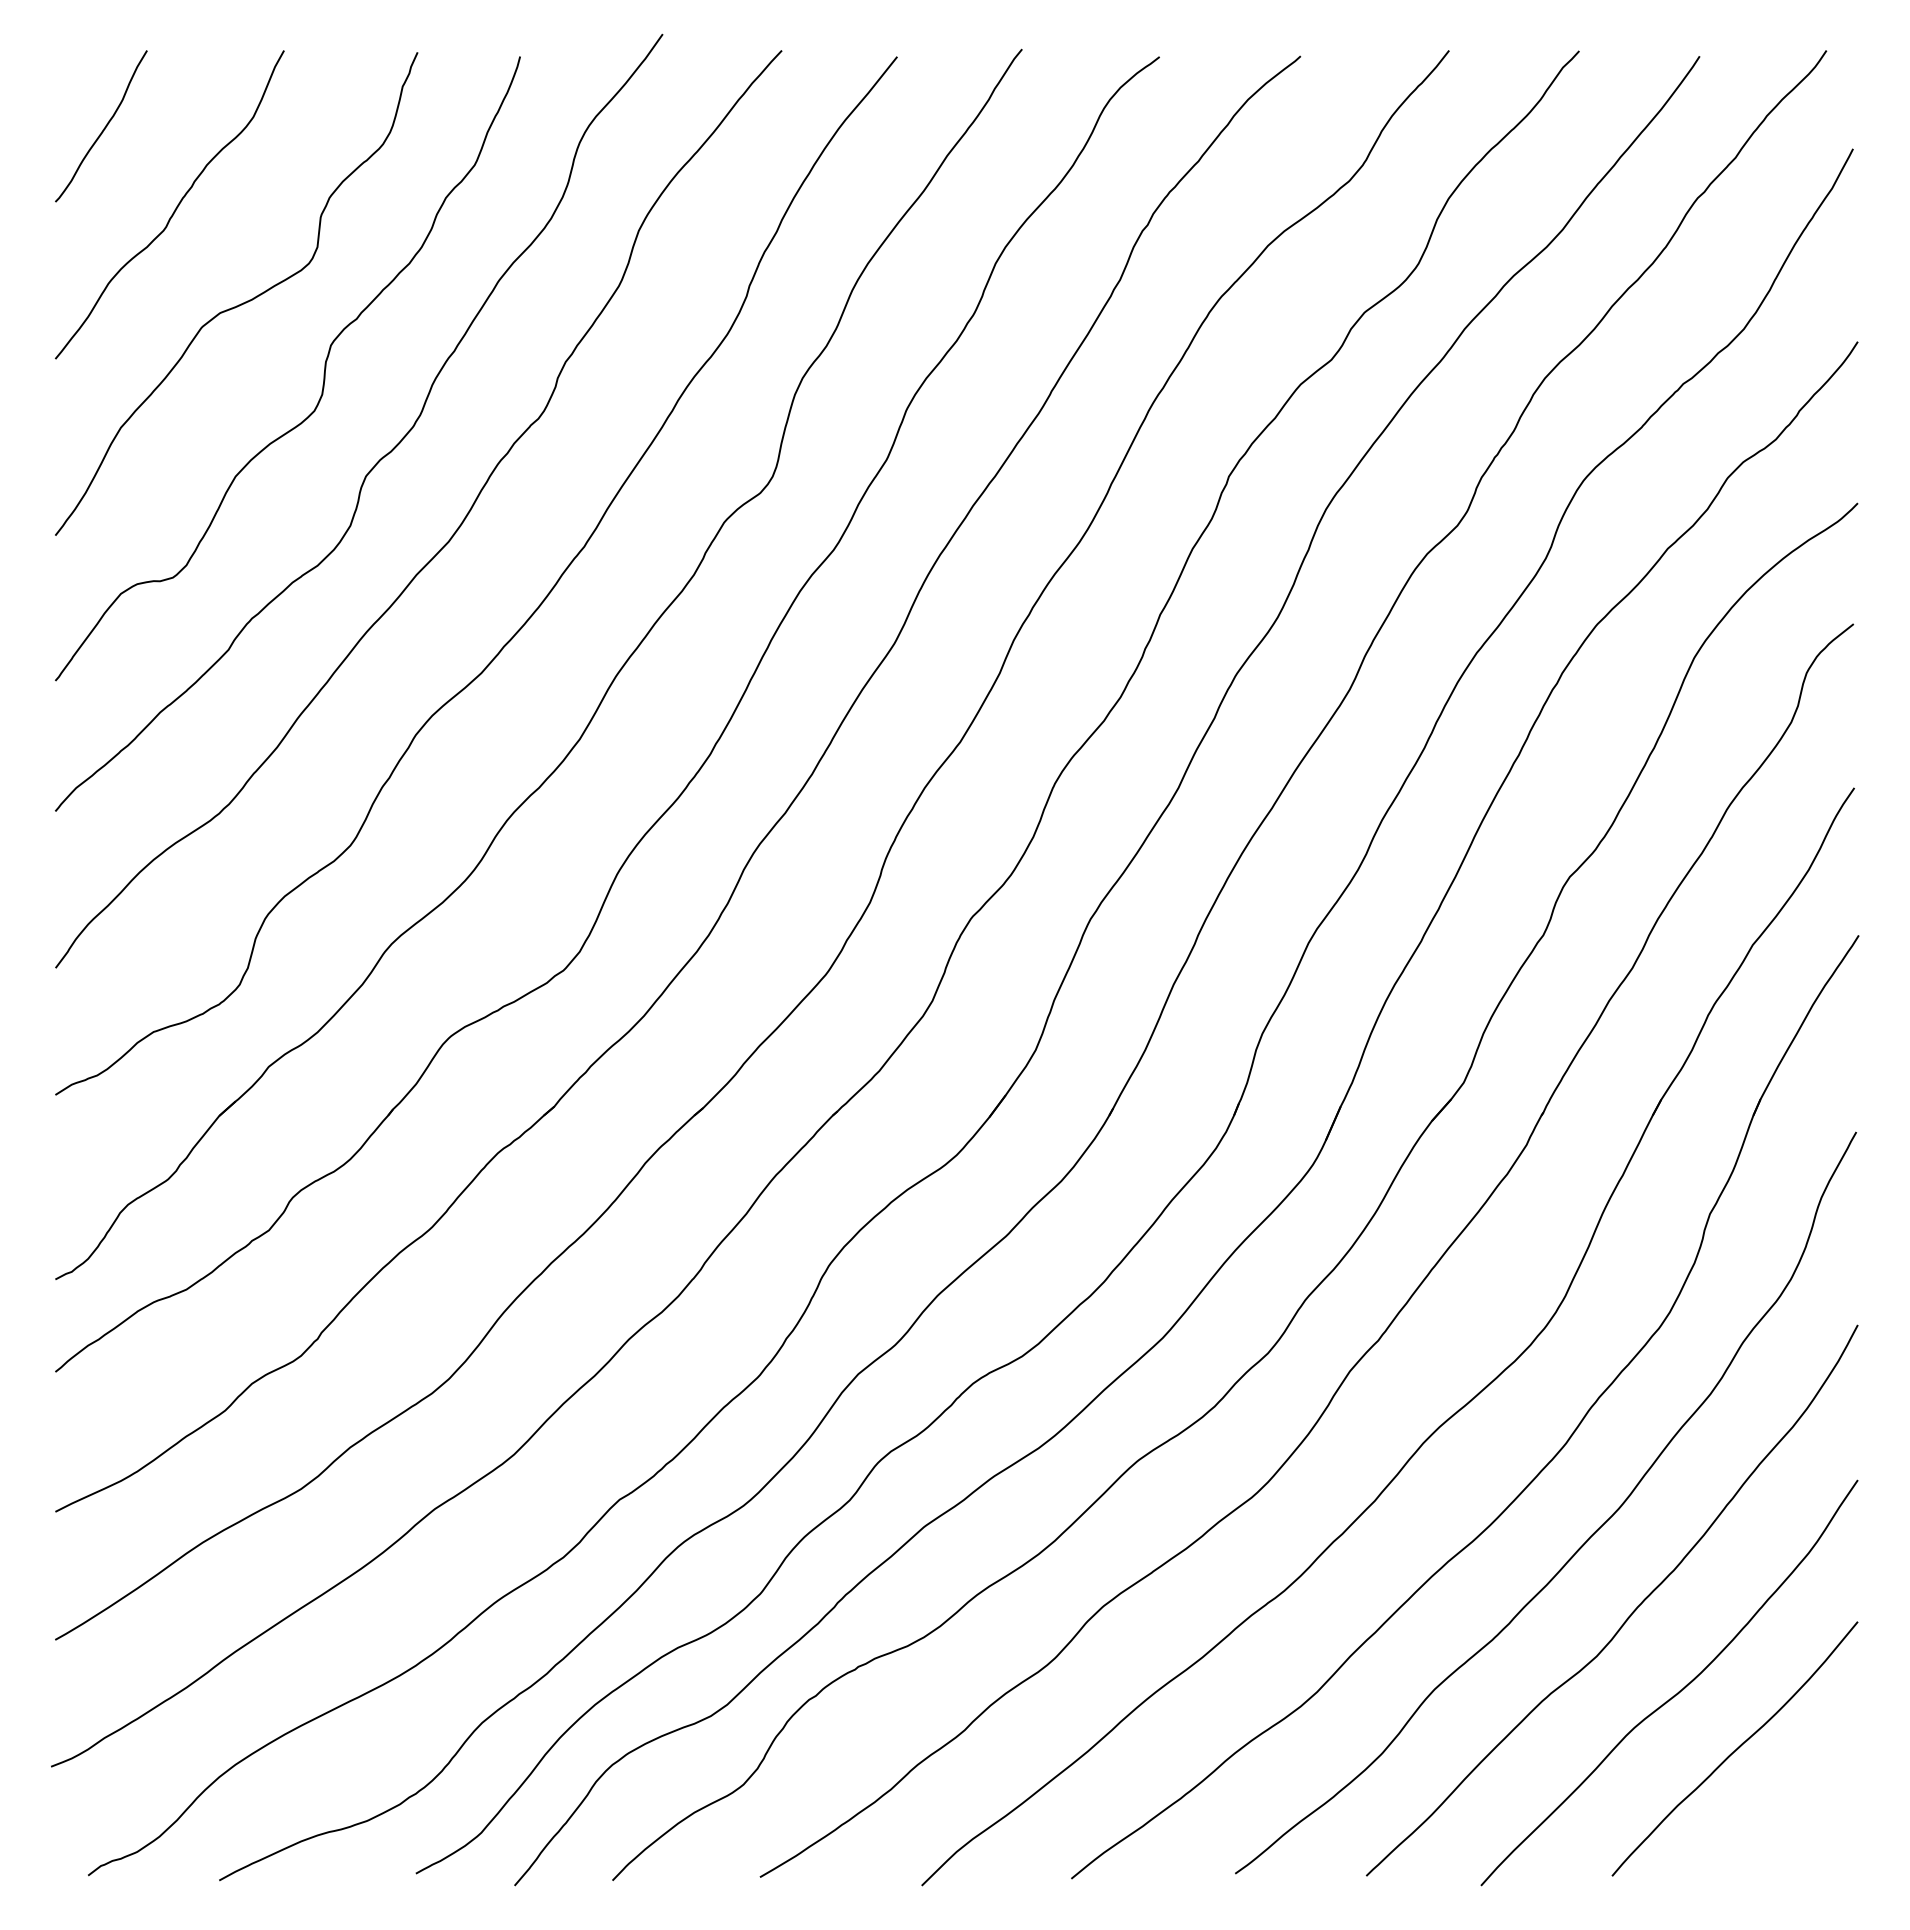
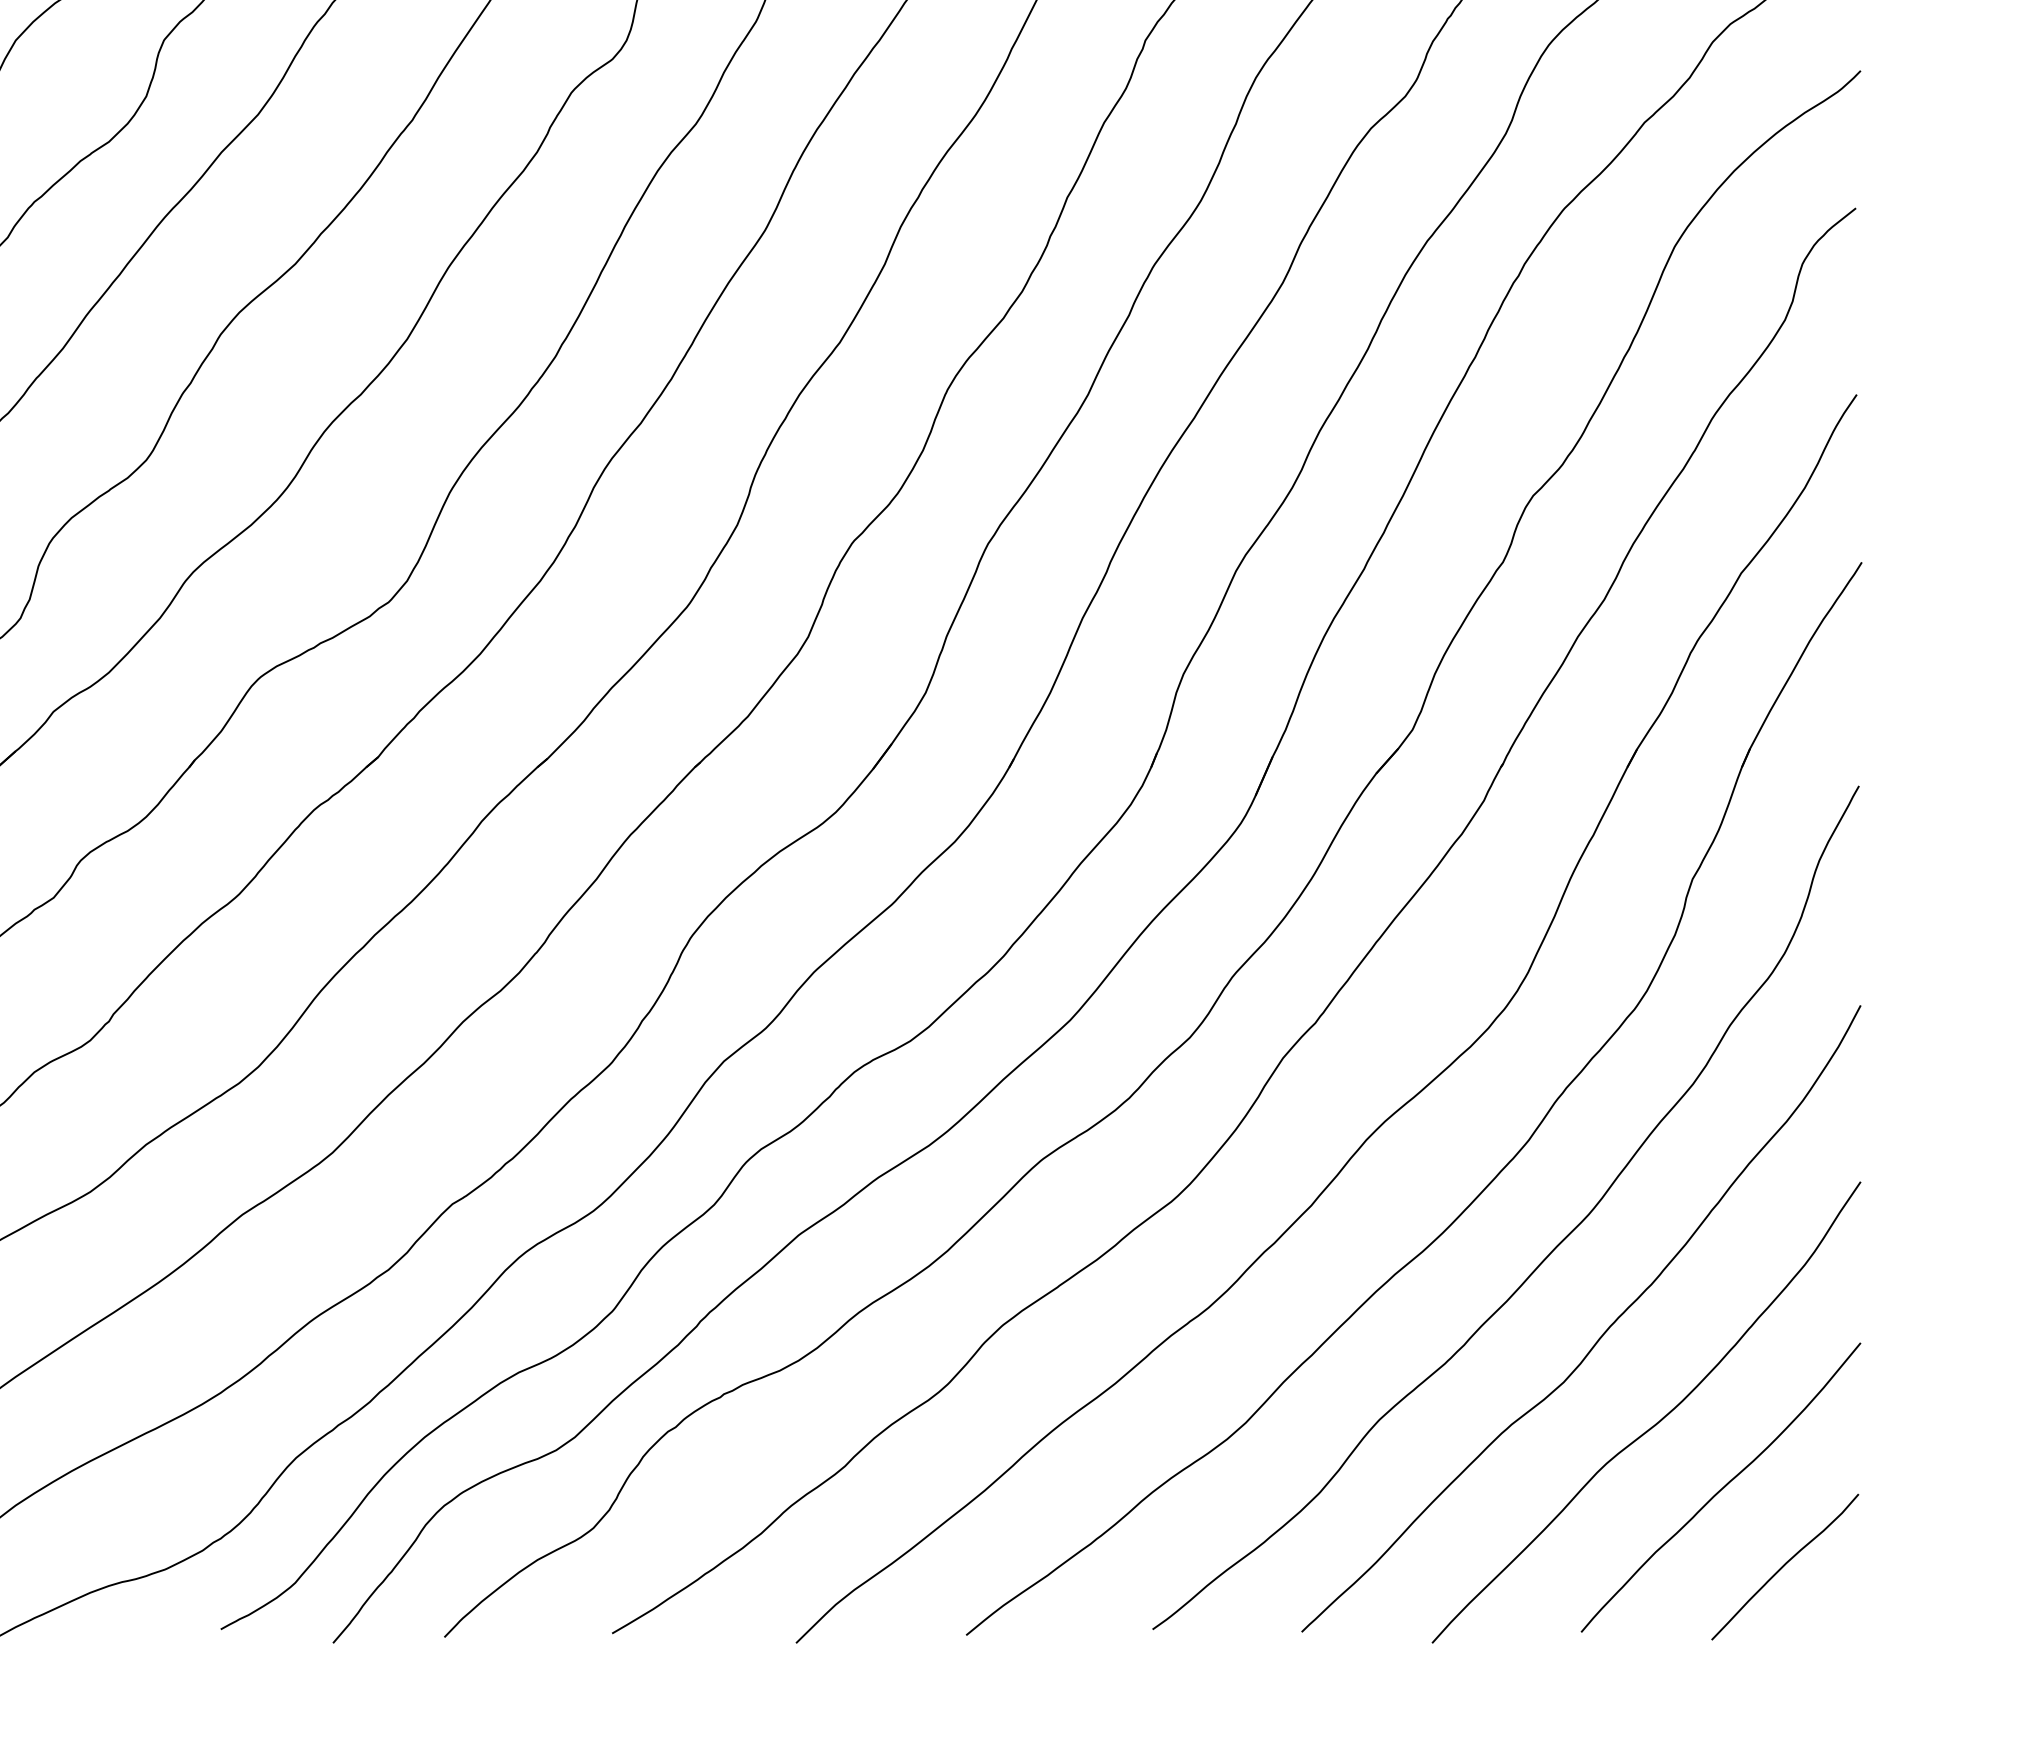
curve: (1791, 1817) -> (1785, 1565), added

